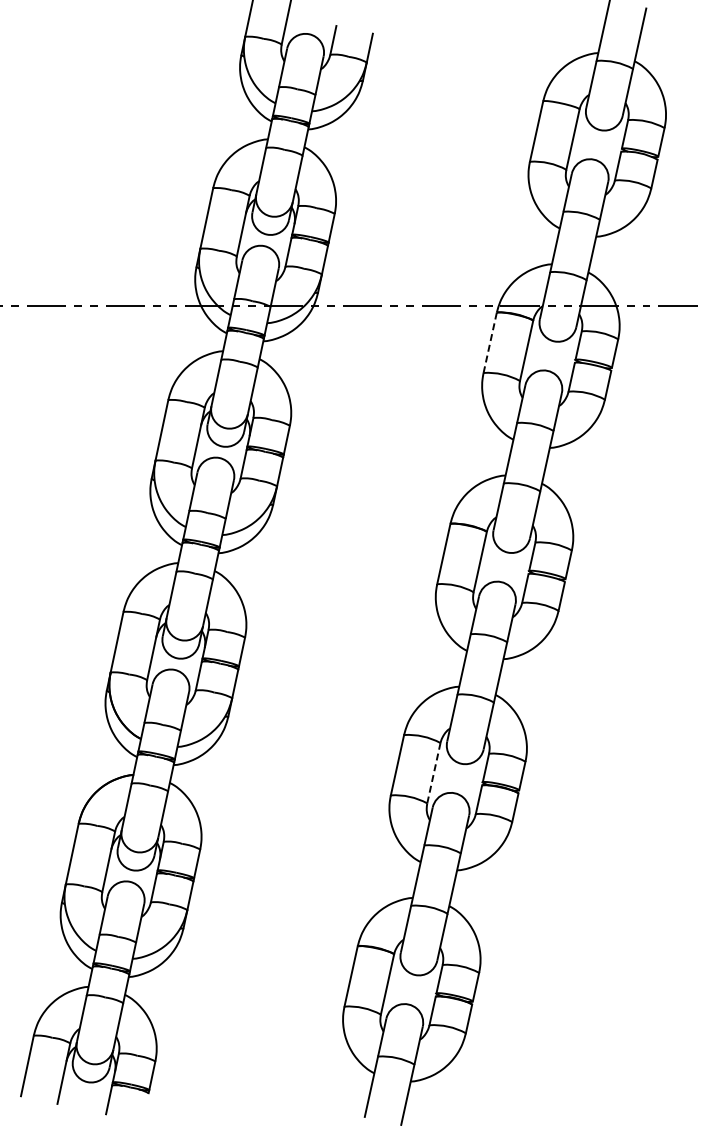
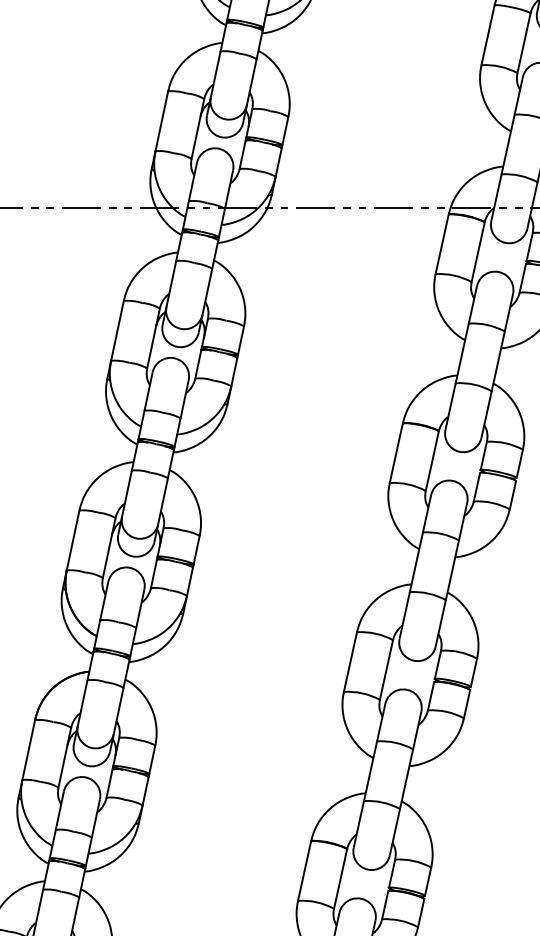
line: (490, 342) -> (442, 243), dashed -> solid
line: (433, 773) -> (386, 670), dashed -> solid

